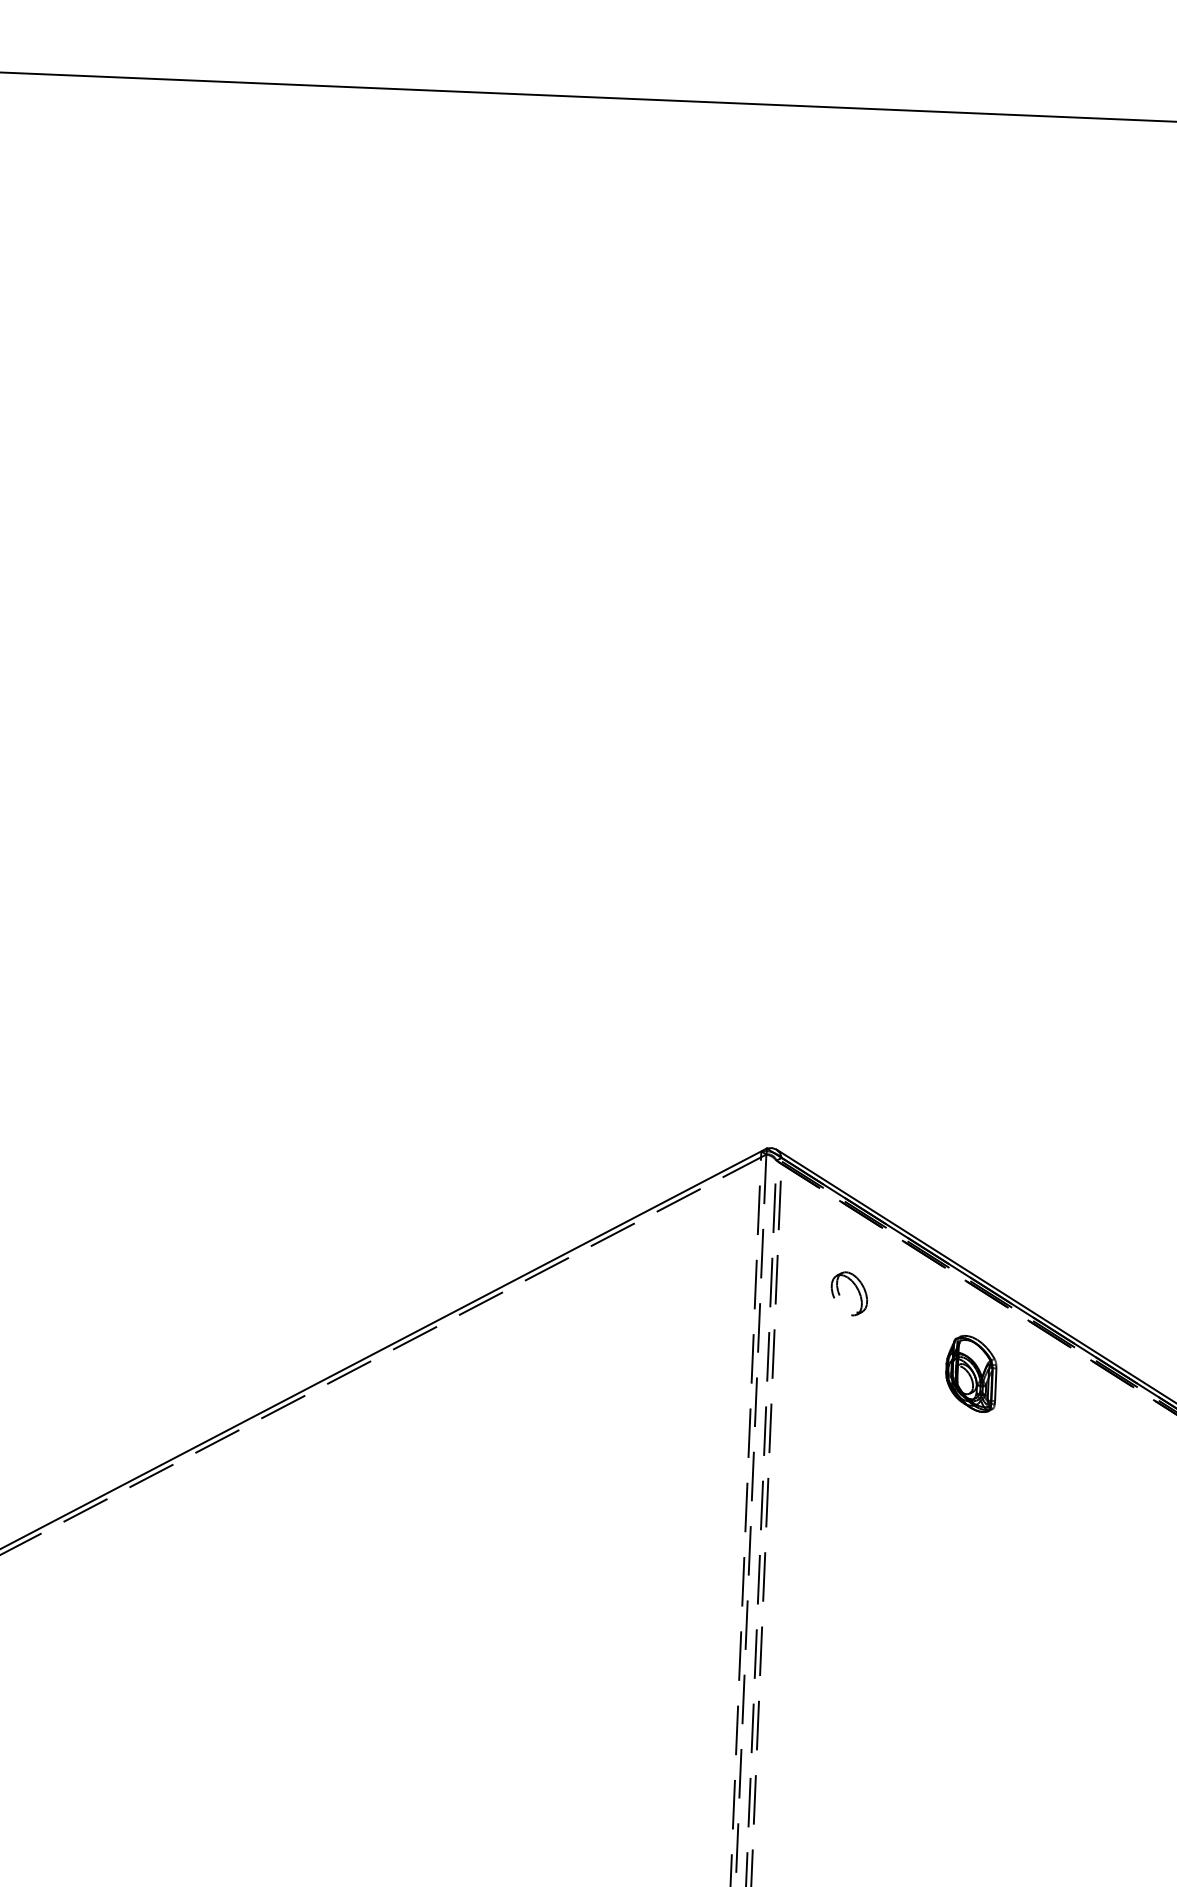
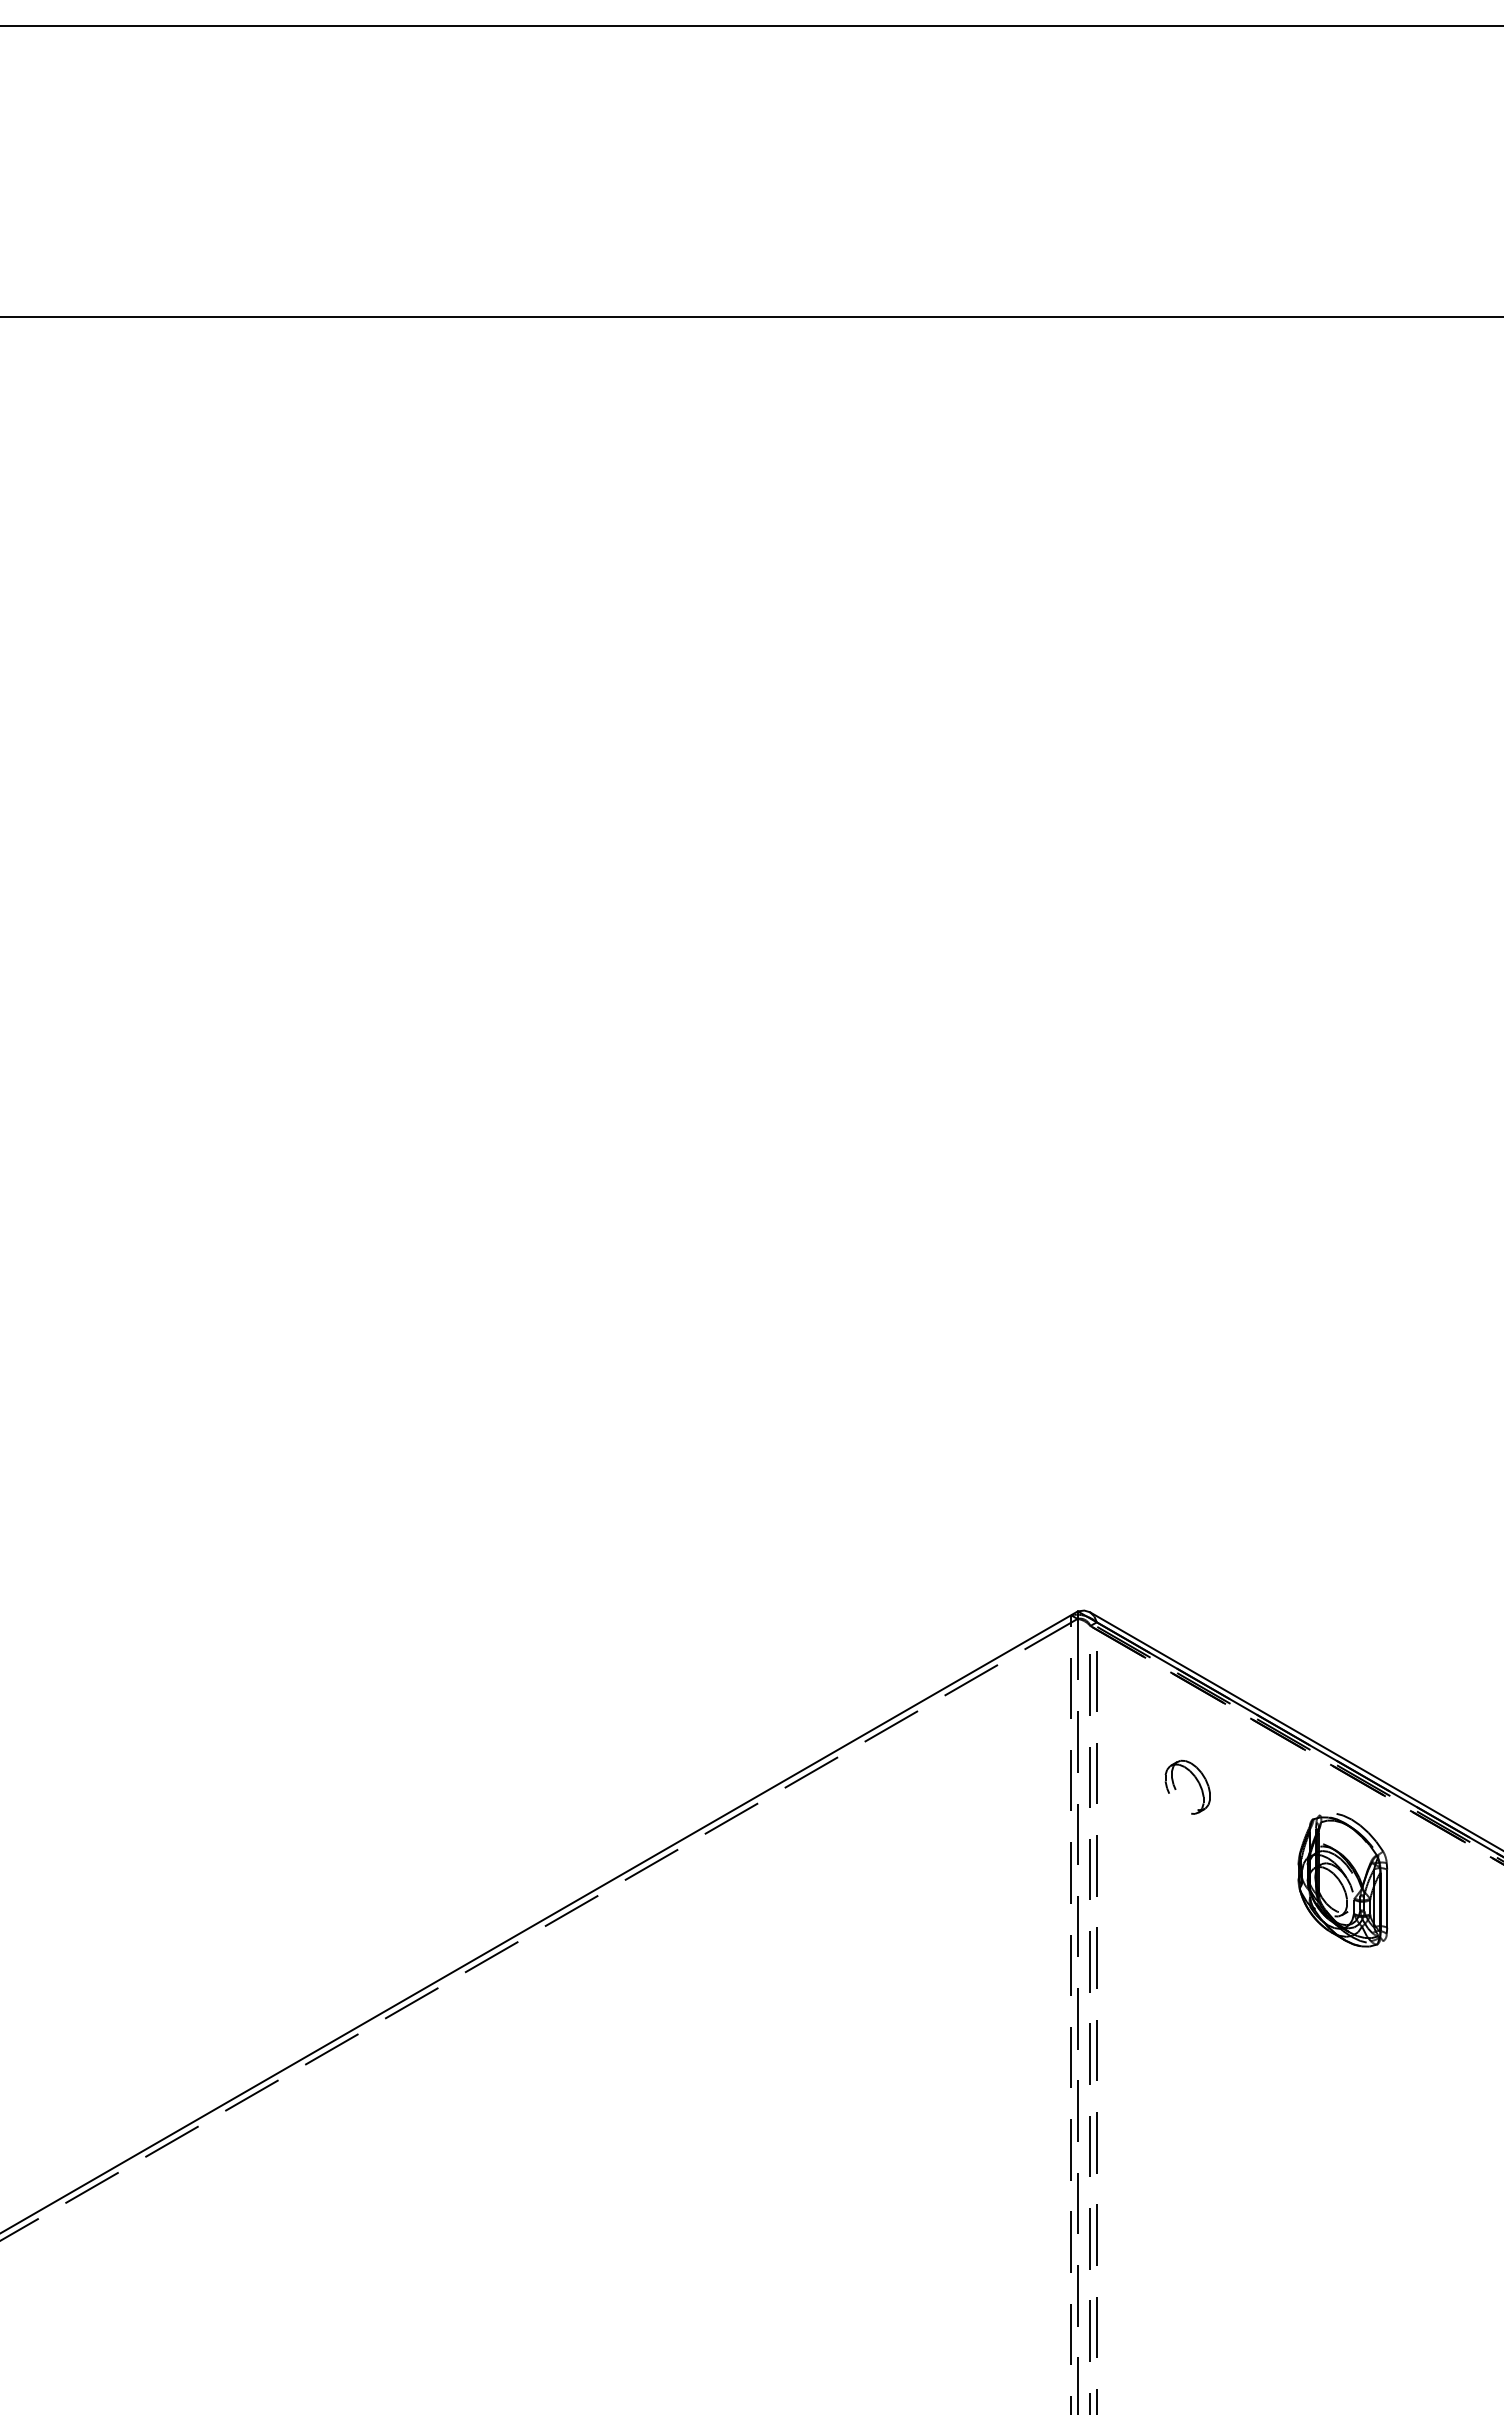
part: (970, 1374) -> (1342, 1880), size x1.43

